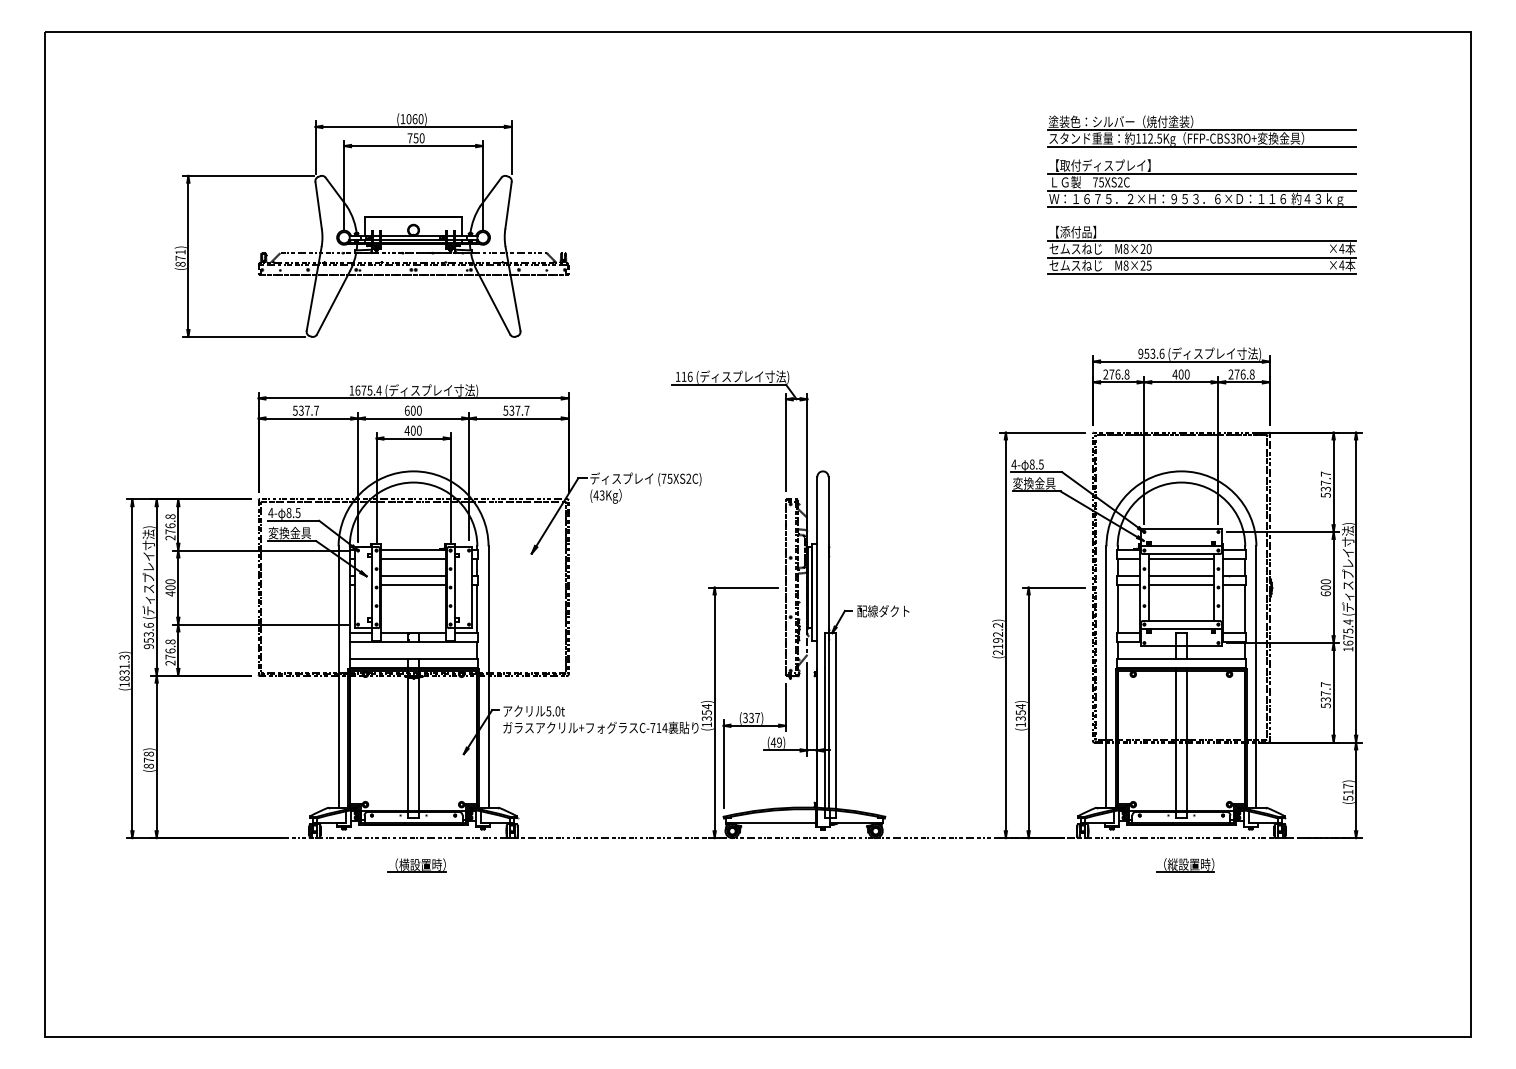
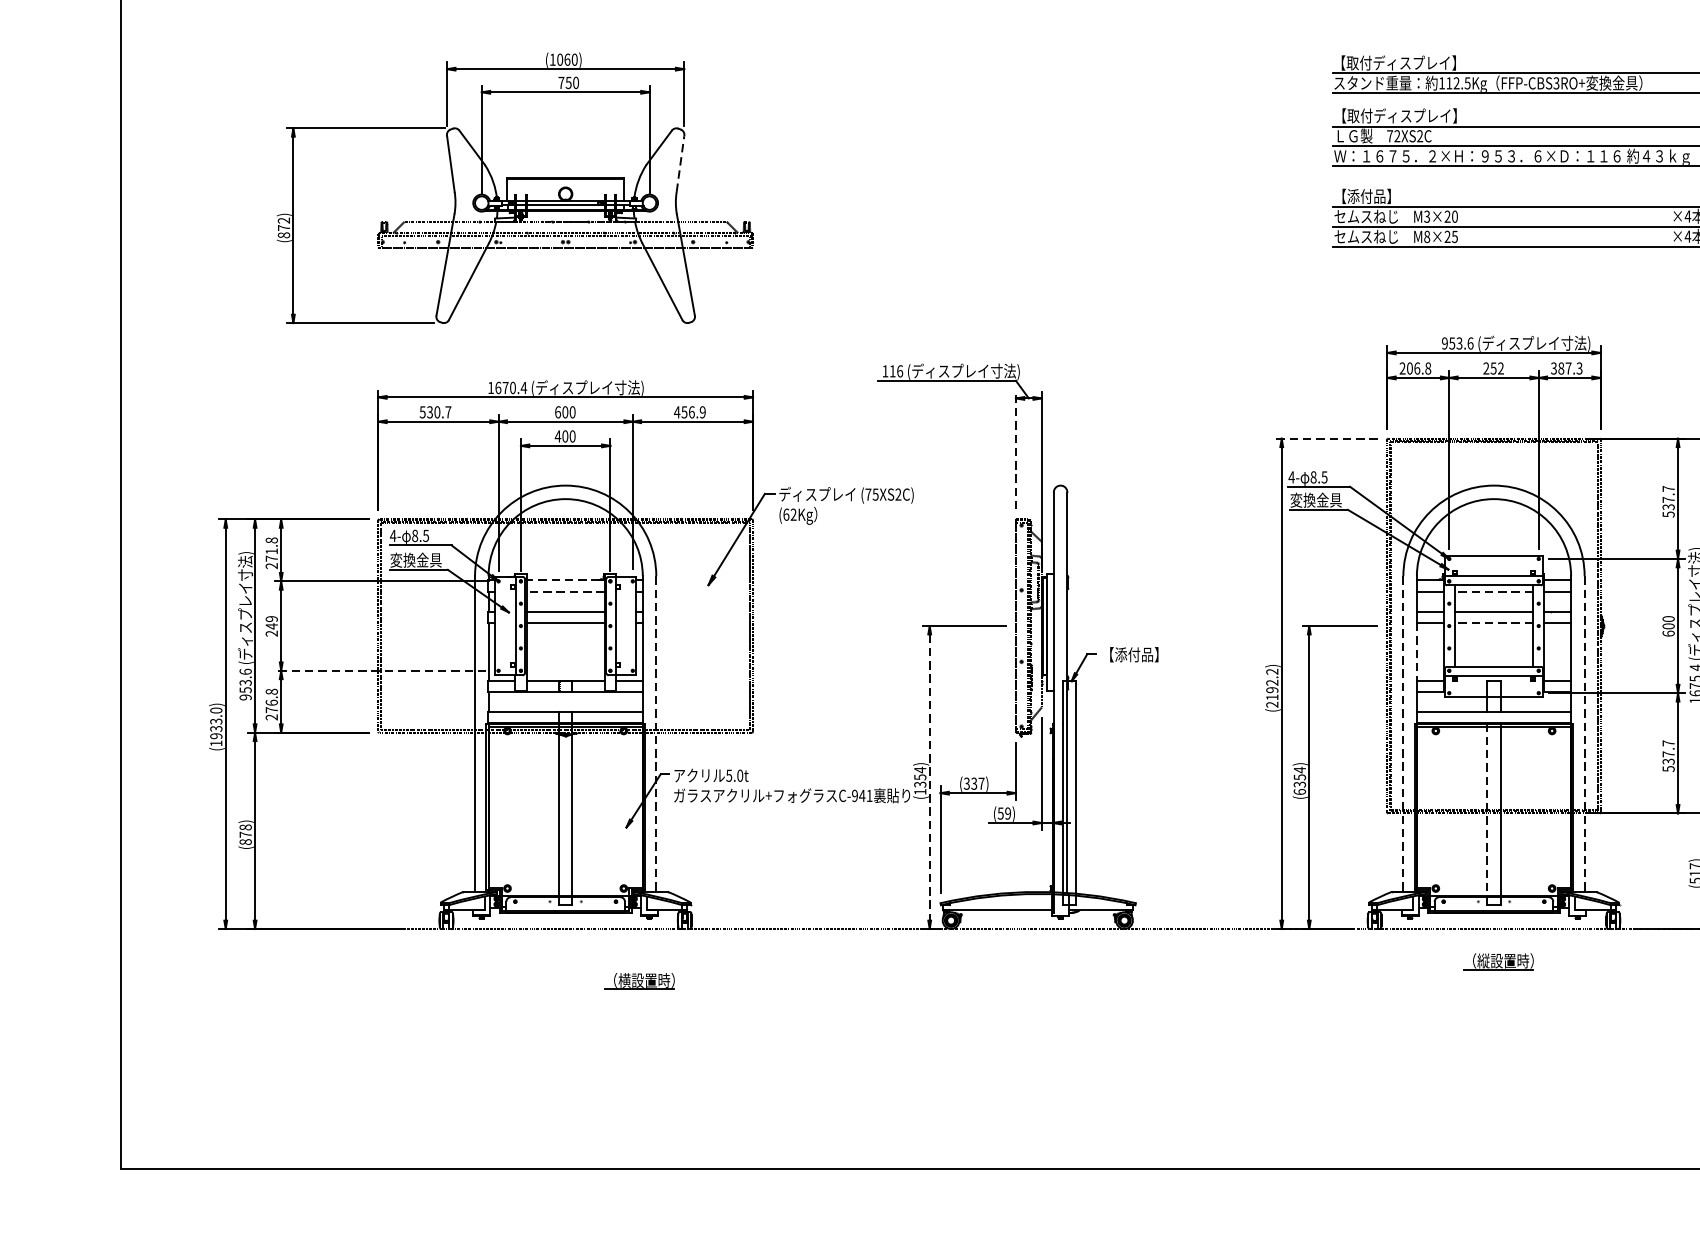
text: (1120, 121) -> (1420, 62), 塗装色：シルバー（焼付塗装） -> 【取付ディスプレイ】
text: (1101, 182) -> (1397, 136), 75XS2C -> 72XS2C
line: (508, 204) -> (680, 162), solid -> dashed
text: (1125, 248) -> (1426, 216), M8×20 -> M3×20
text: (180, 251) -> (283, 219), (871) -> (872)
text: (1111, 374) -> (1409, 368), 276.8 -> 206.8
text: (1180, 374) -> (1492, 368), 400 -> 252
text: (1241, 374) -> (1566, 368), 276.8 -> 387.3
text: (369, 390) -> (512, 387), 1675.4 -> 1670.4
text: (307, 410) -> (437, 412), 537.7 -> 530.7
text: (516, 410) -> (690, 412), 537.7 -> 456.9
line: (1042, 432) -> (1326, 438), solid -> dashed
line: (785, 442) -> (1015, 450), solid -> dashed
text: (598, 495) -> (789, 514), (43Kg -> (62Kg
text: (170, 525) -> (271, 551), 276.8 -> 271.8
line: (413, 549) -> (565, 580), solid -> dashed
line: (413, 559) -> (565, 592), solid -> dashed
line: (1180, 559) -> (1492, 592), solid -> dashed
line: (1180, 584) -> (1492, 622), solid -> dashed
text: (170, 587) -> (271, 626), 400 -> 249
line: (1117, 608) -> (1416, 651), solid -> dashed
text: (883, 611) -> (1133, 655), 配線ダクト -> 【添付品】
line: (260, 624) -> (380, 670), solid -> dashed
text: (124, 668) -> (216, 723), (1831.3) -> (1933.0)
line: (488, 676) -> (656, 733), solid -> dashed
line: (1106, 676) -> (1403, 733), solid -> dashed
line: (1256, 676) -> (1584, 733), solid -> dashed
line: (714, 713) -> (929, 778), solid -> dashed
text: (1020, 724) -> (1299, 791), (1354) -> (6354)
text: (658, 728) -> (861, 796), C-714 -> C-941
text: (773, 742) -> (1000, 813), (49) -> (59)
line: (1175, 742) -> (1486, 813), solid -> dashed
part: (416, 865) -> (639, 981), moved

